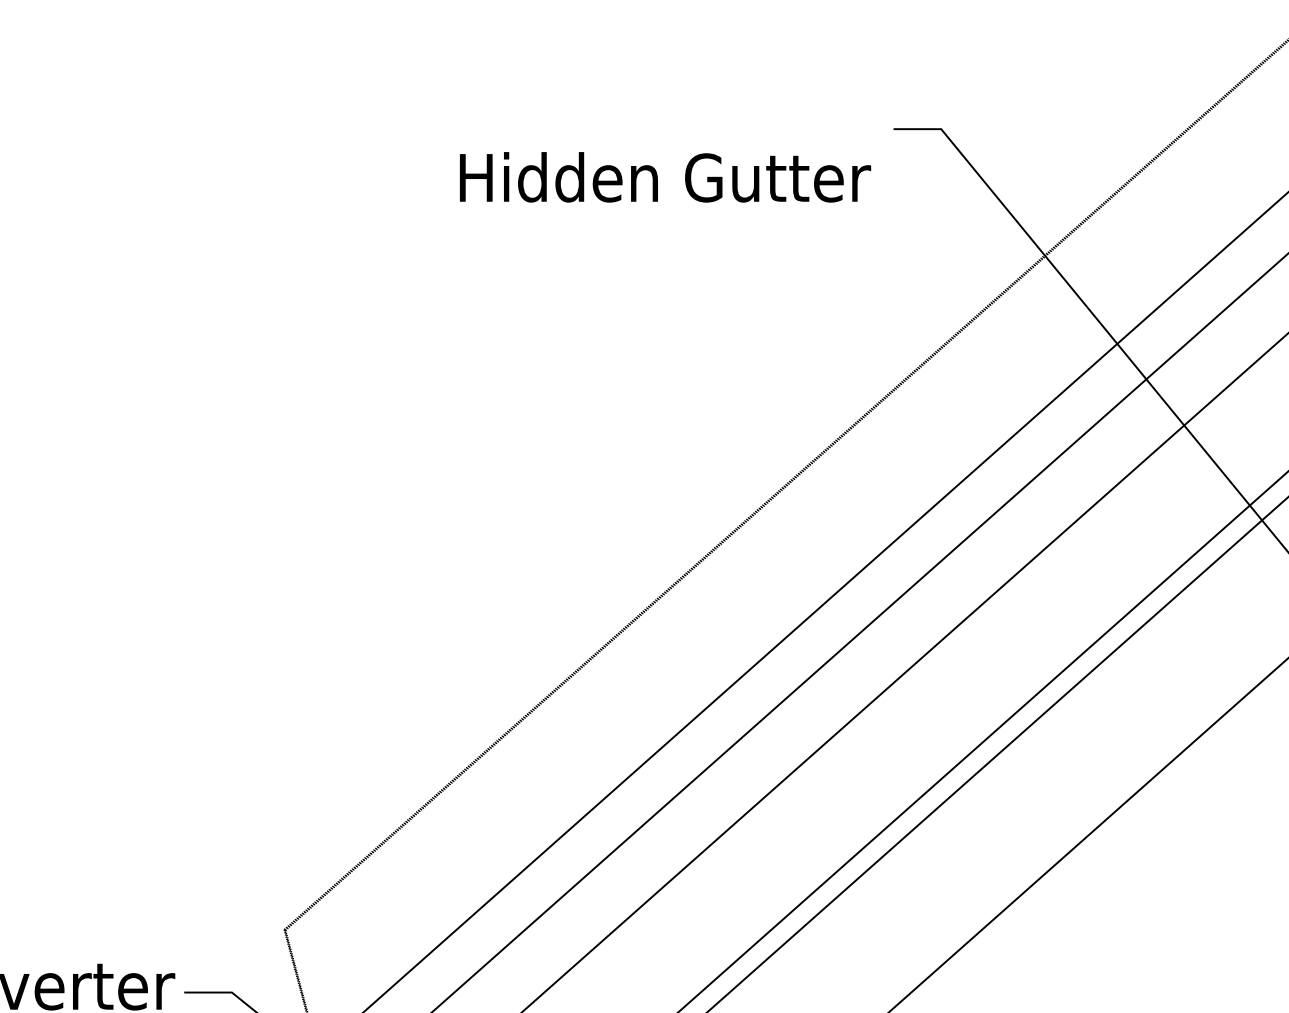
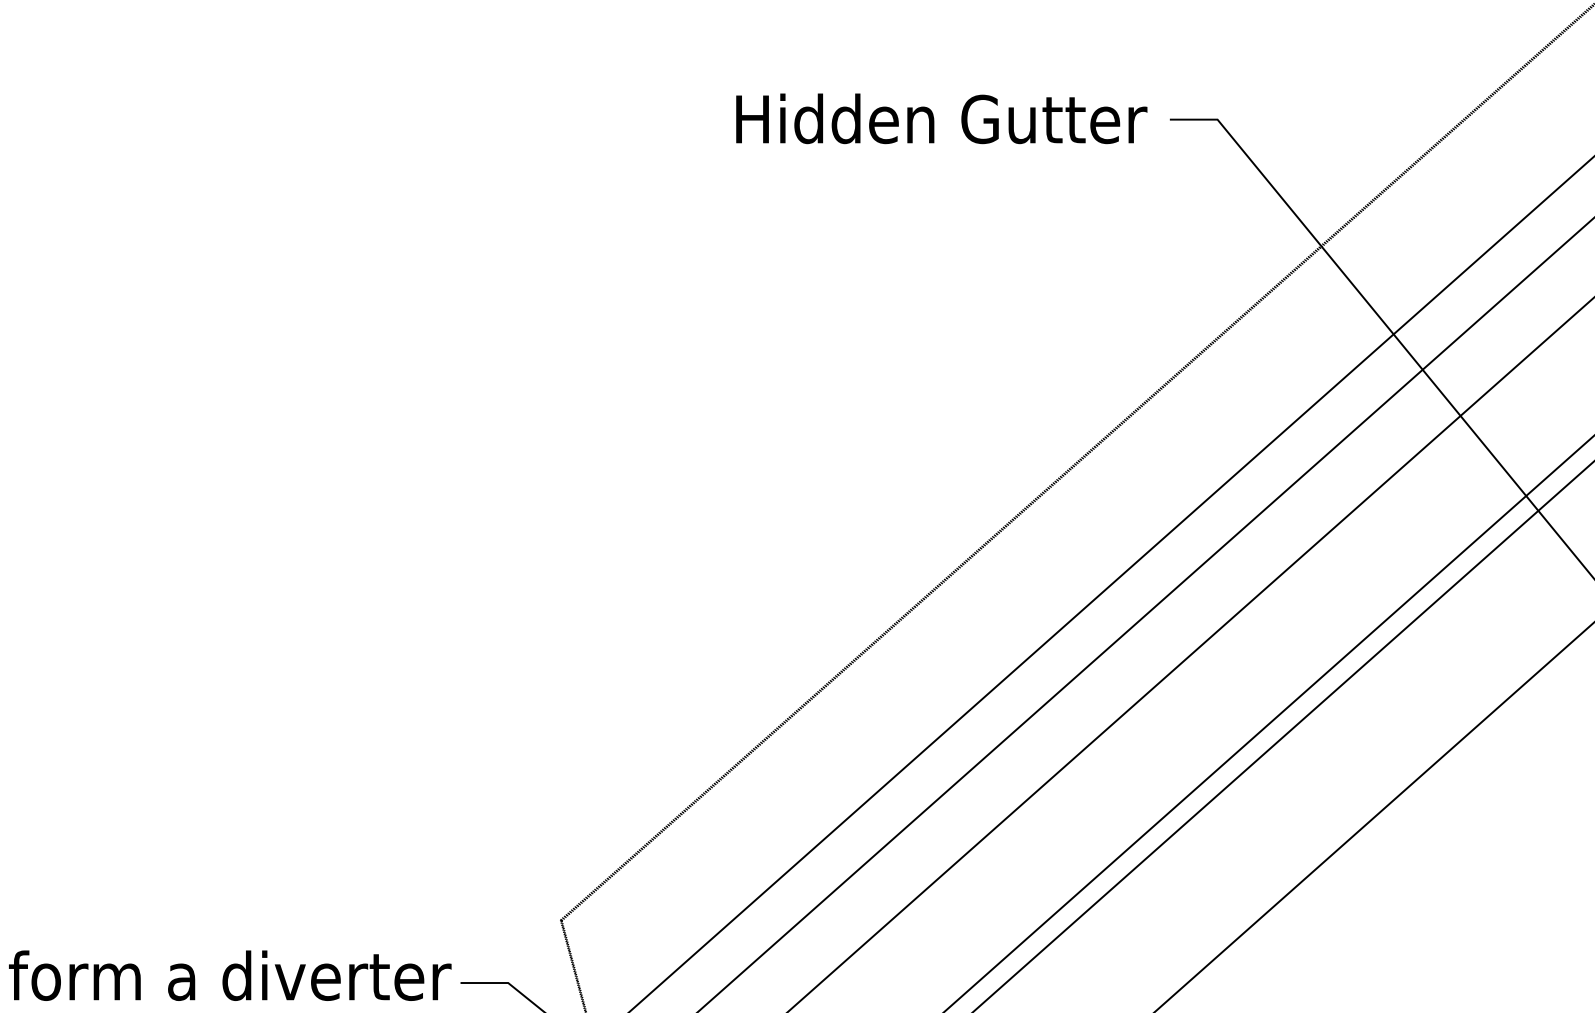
text: (665, 177) -> (941, 118), moved

